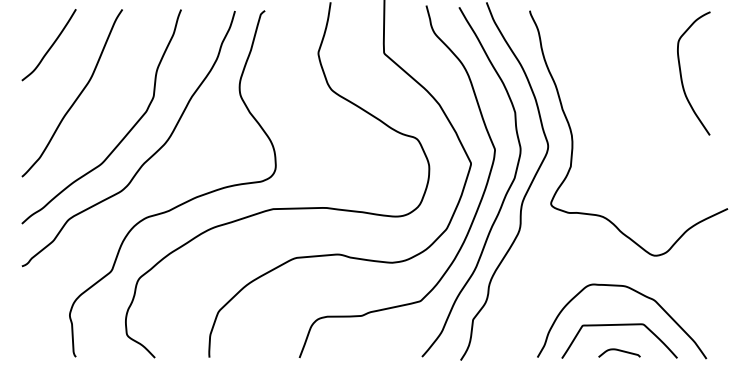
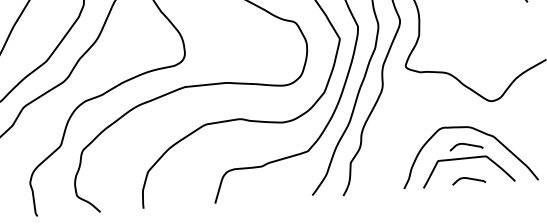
curve: (619, 308) -> (466, 145), added

